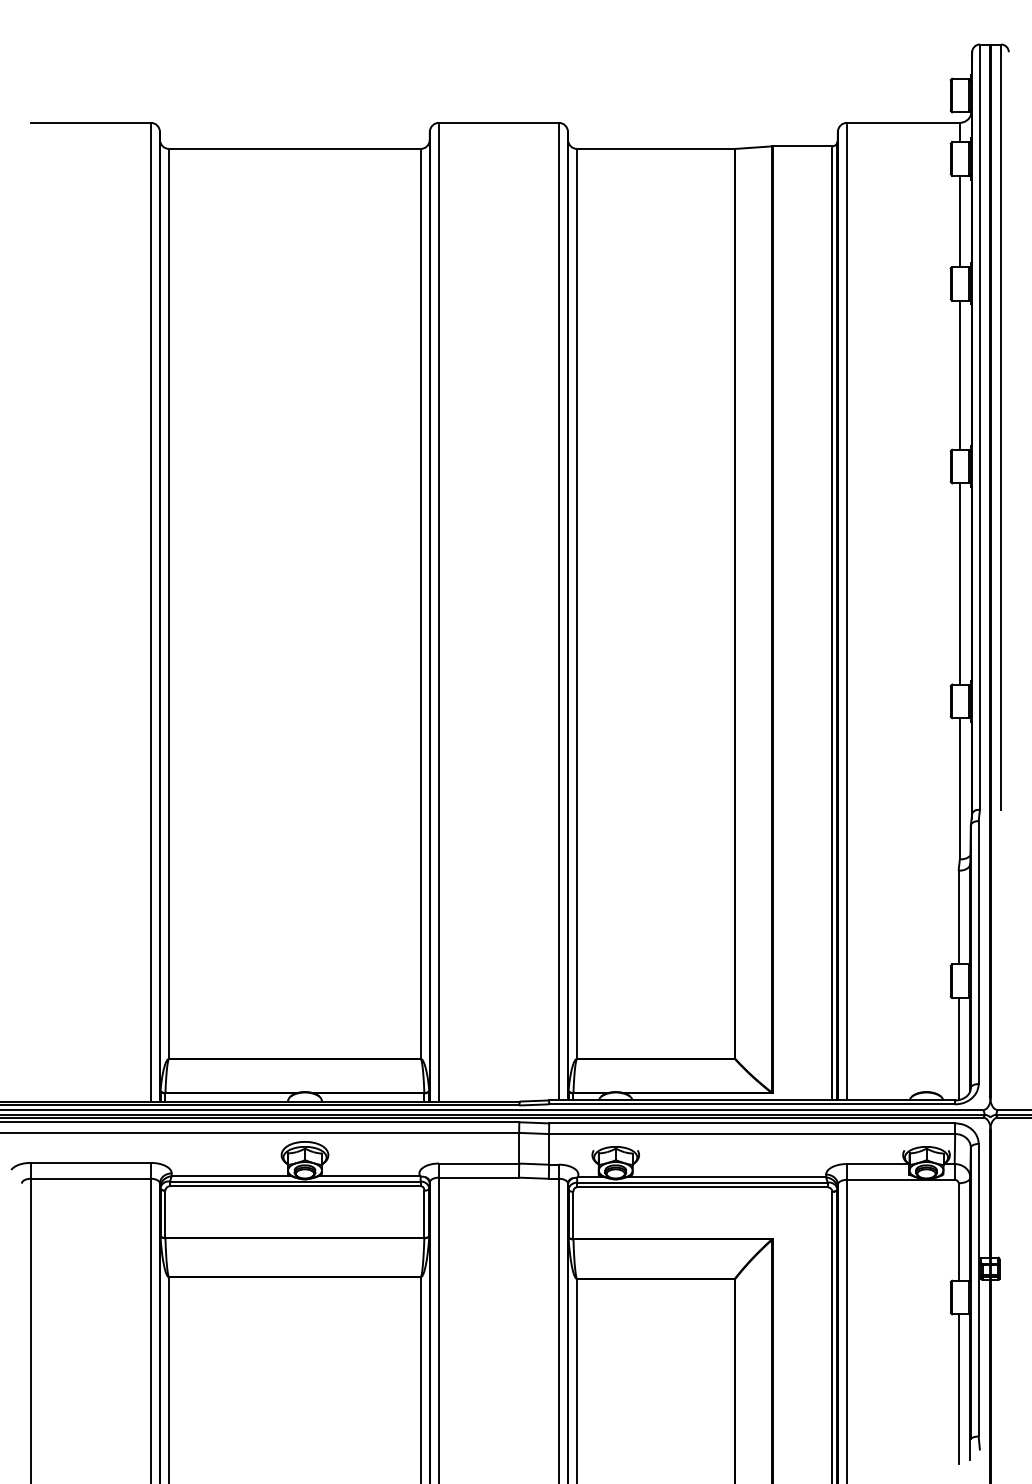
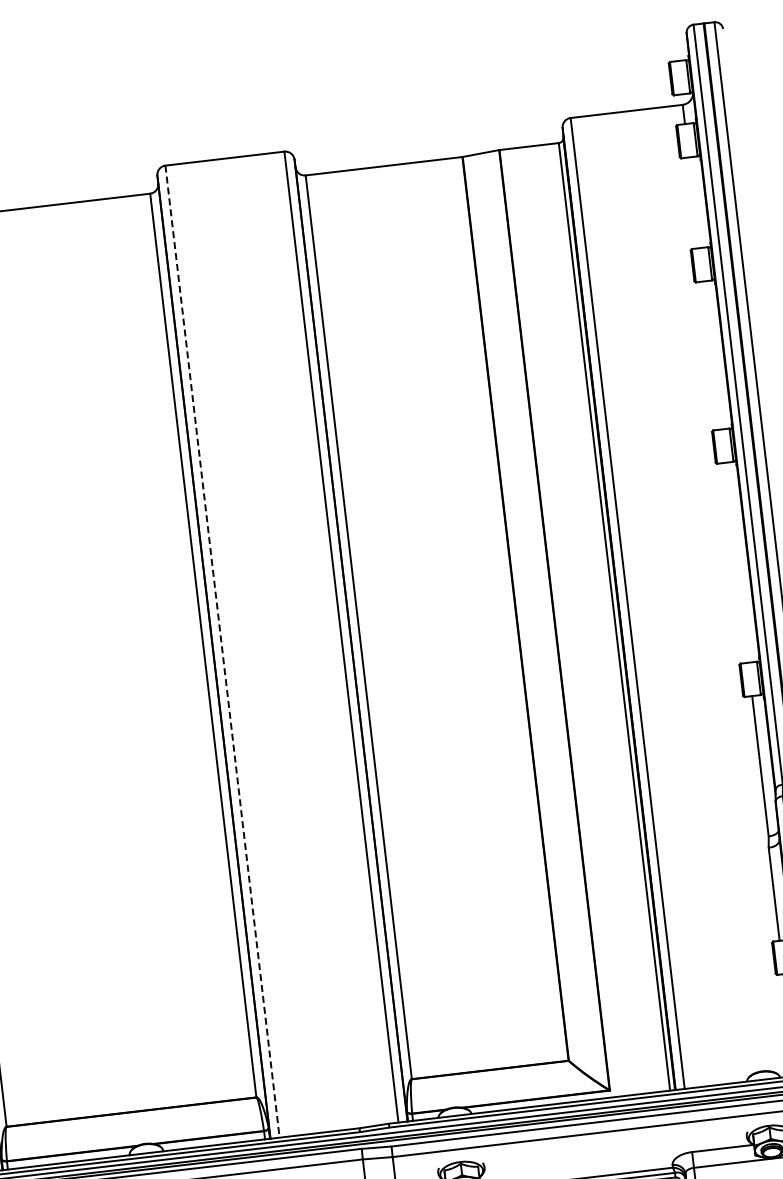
line: (959, 221) -> (693, 202), removed
line: (959, 374) -> (711, 354), removed
line: (959, 583) -> (736, 562), removed
line: (439, 612) -> (223, 651), solid -> dashed

